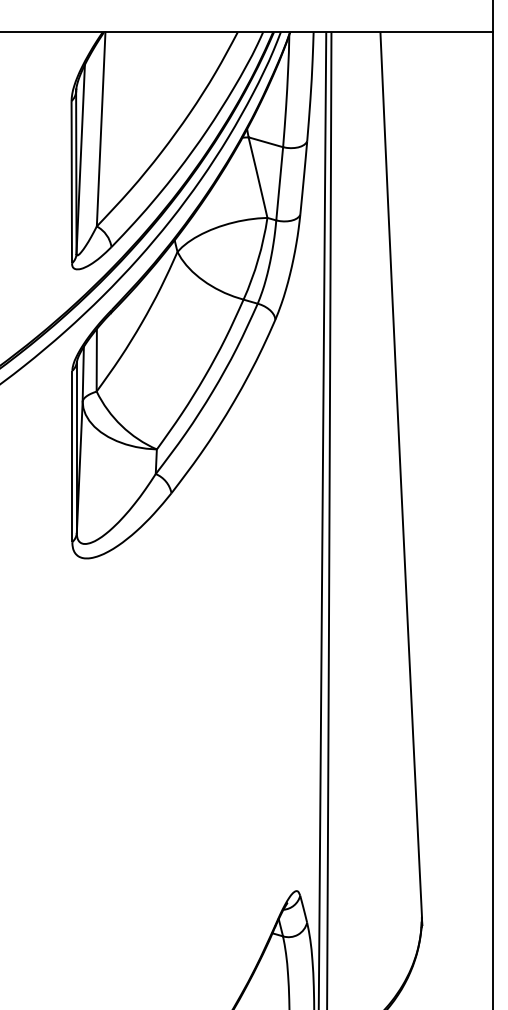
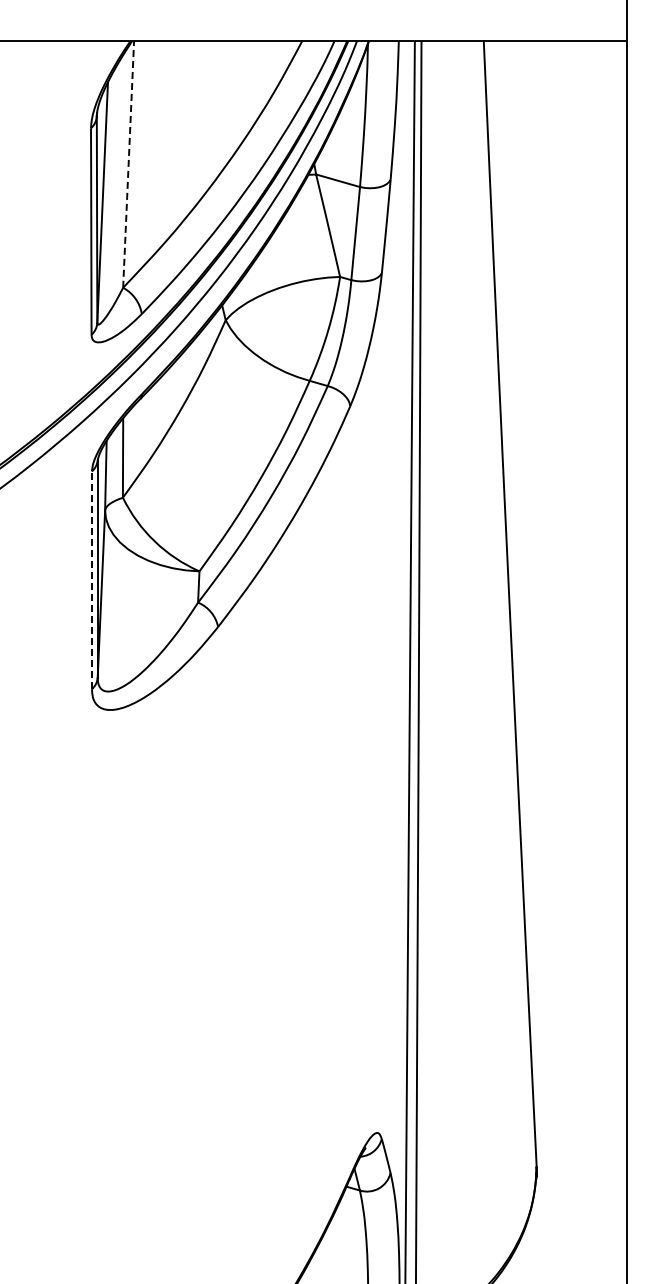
line: (101, 129) -> (128, 164), solid -> dashed
line: (71, 456) -> (91, 580), solid -> dashed

